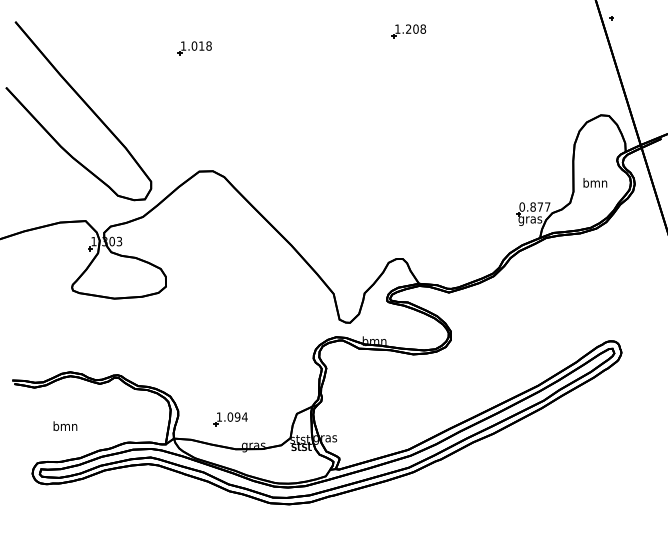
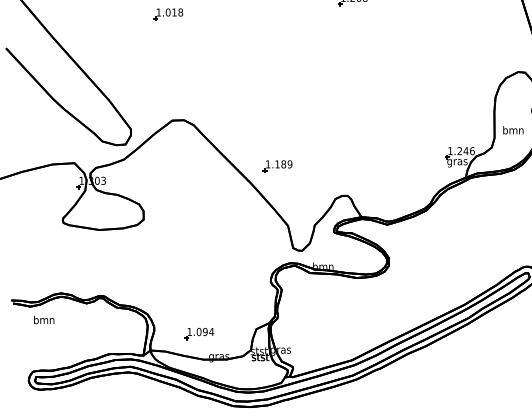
text: (534, 206) -> (461, 150), 0.877 -> 1.246
part: (321, 224) -> (277, 166), added
text: (65, 425) -> (44, 319), moved

